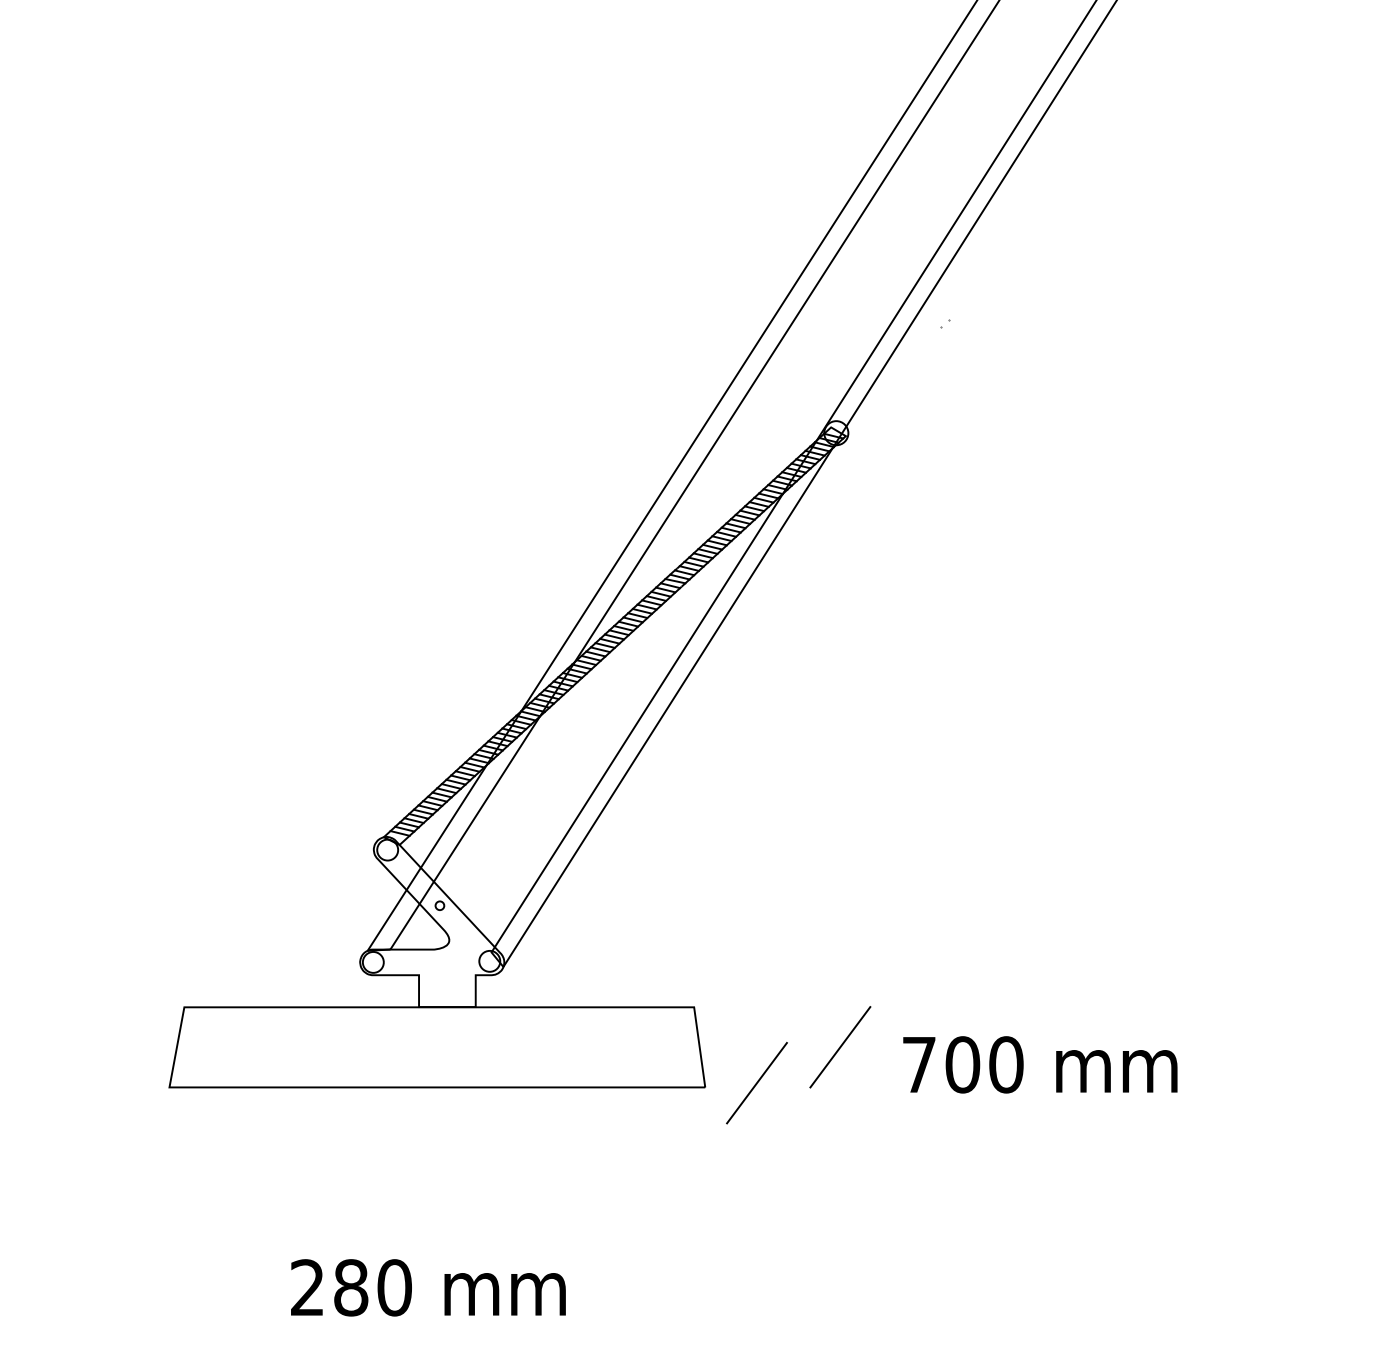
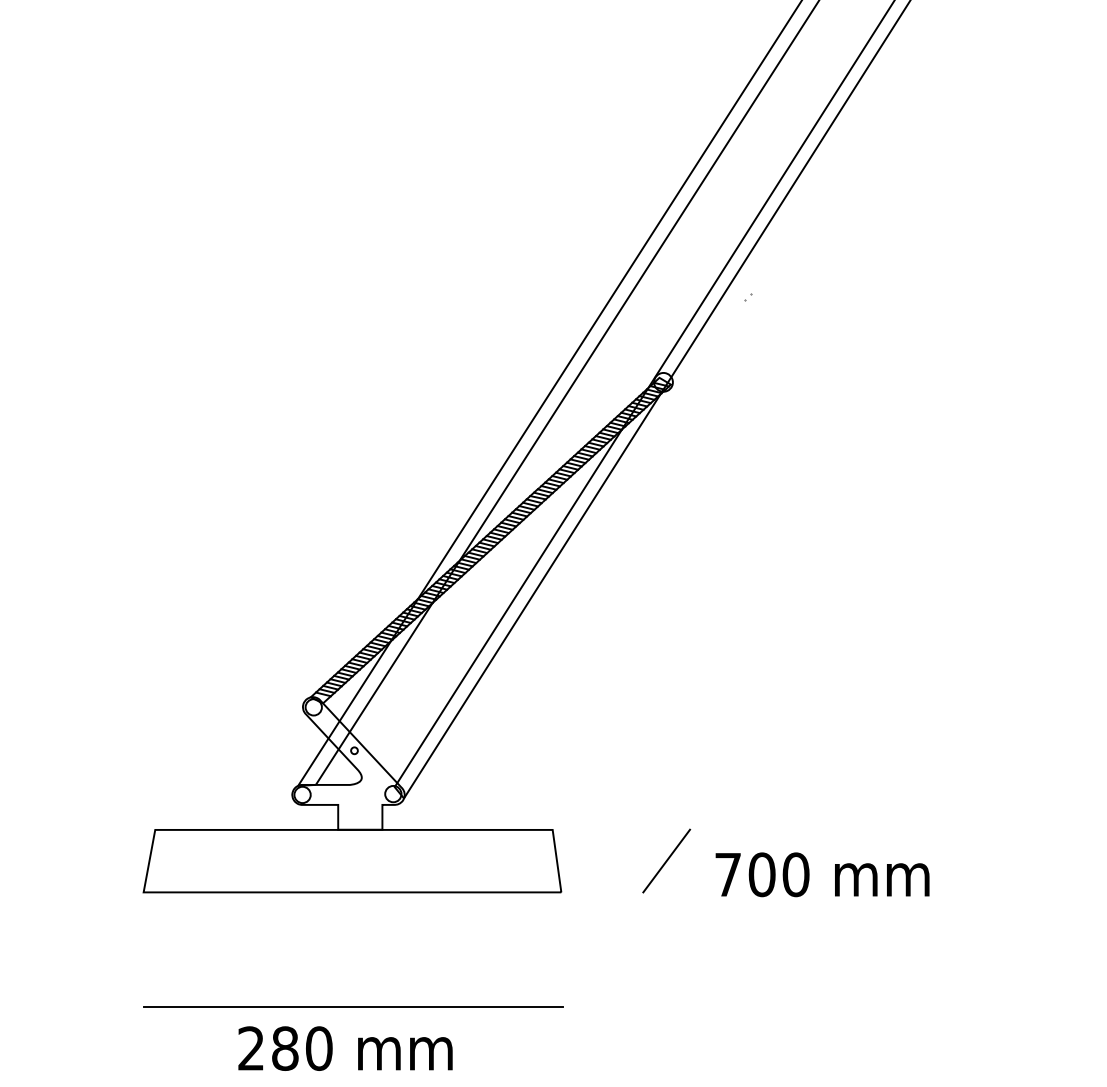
line: (756, 1082) -> (601, 888), removed
line: (438, 1233) -> (353, 1006), added

